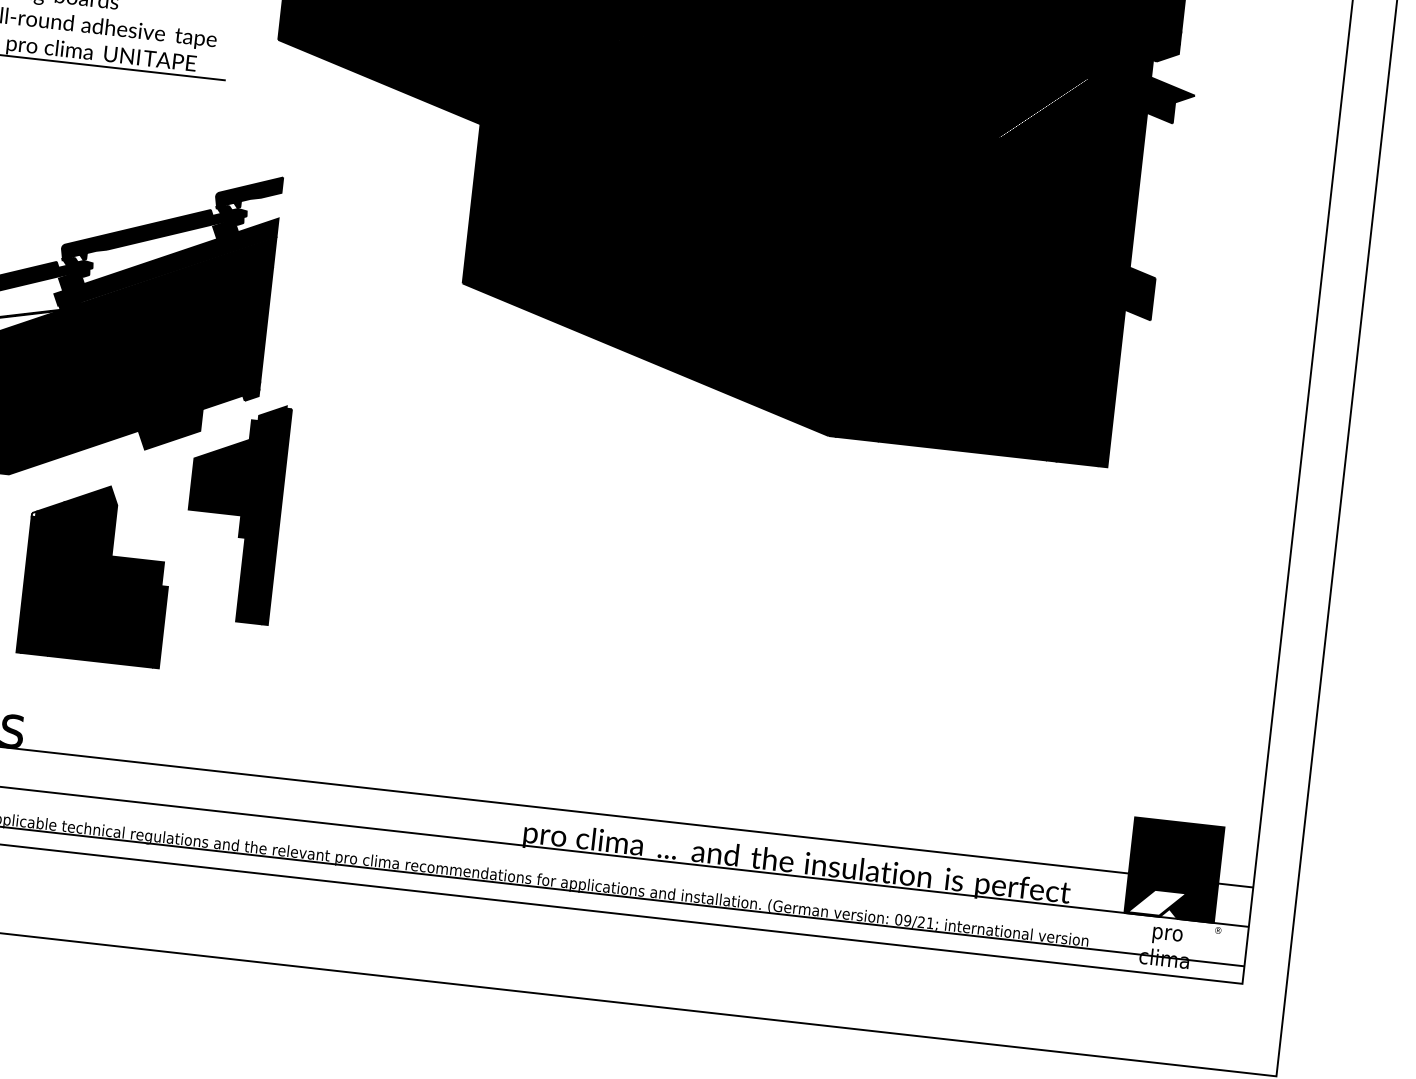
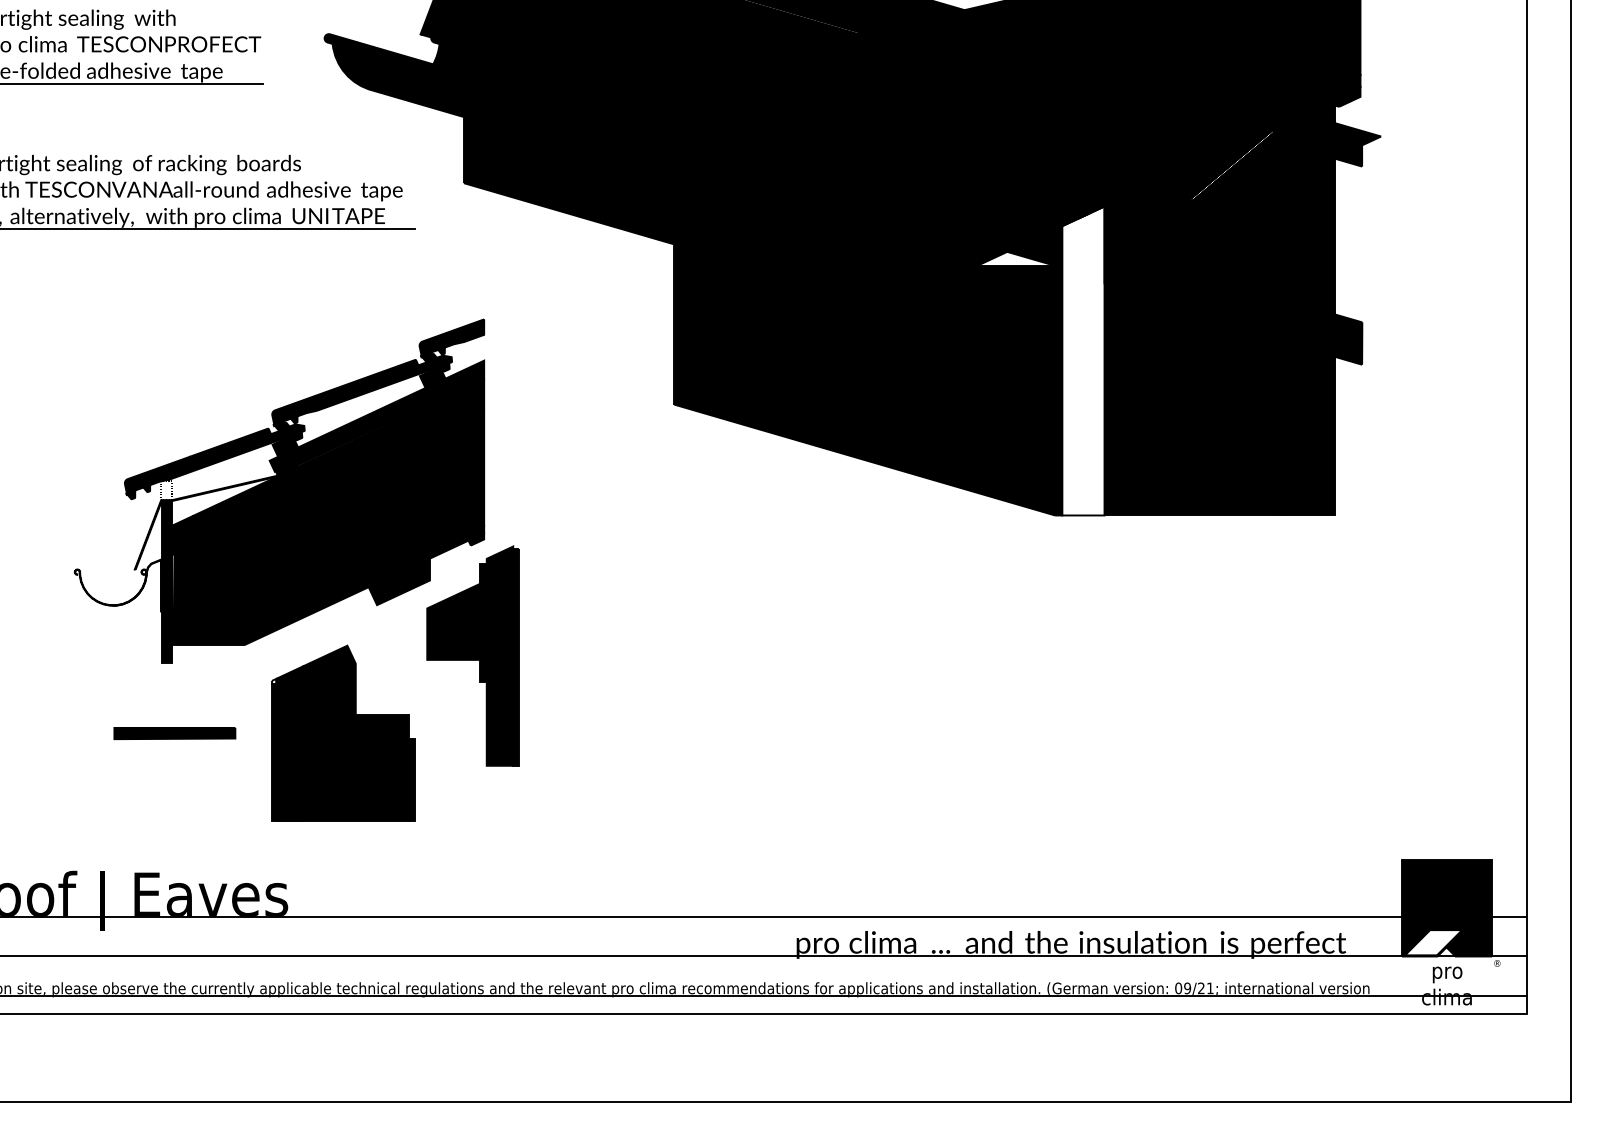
fill: (819, 176) -> (1016, 258), removed
fill: (874, 285) -> (1083, 360), removed

